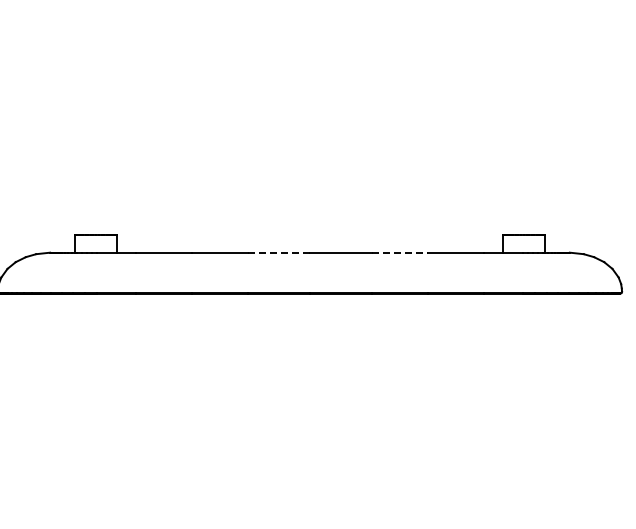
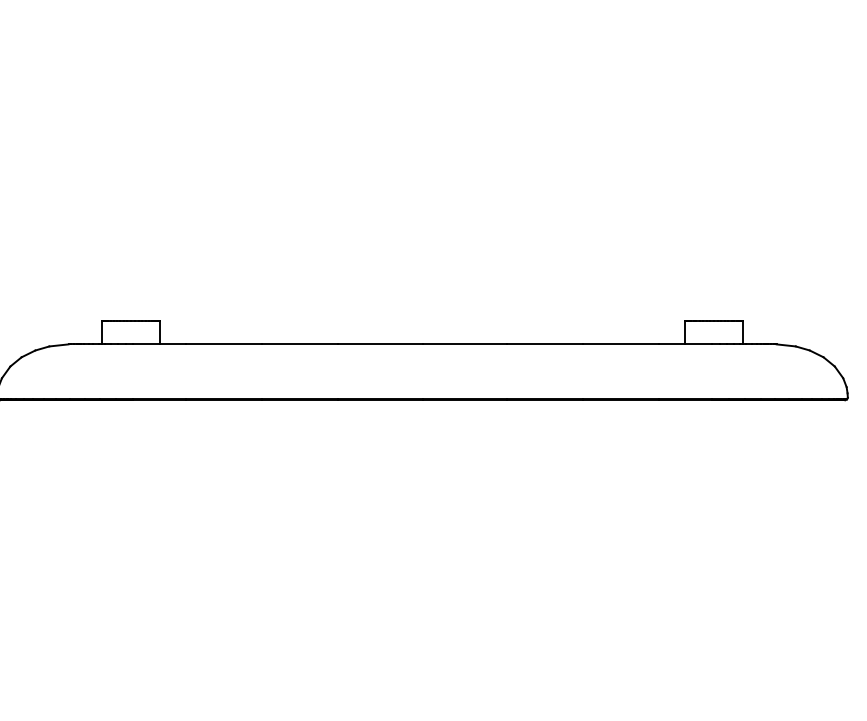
line: (279, 252) -> (381, 344), dashed -> solid
line: (400, 252) -> (545, 344), dashed -> solid

